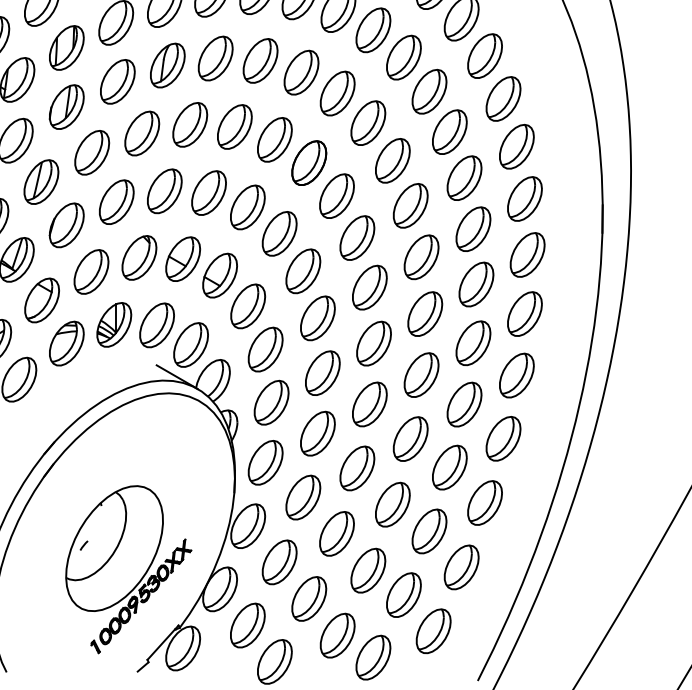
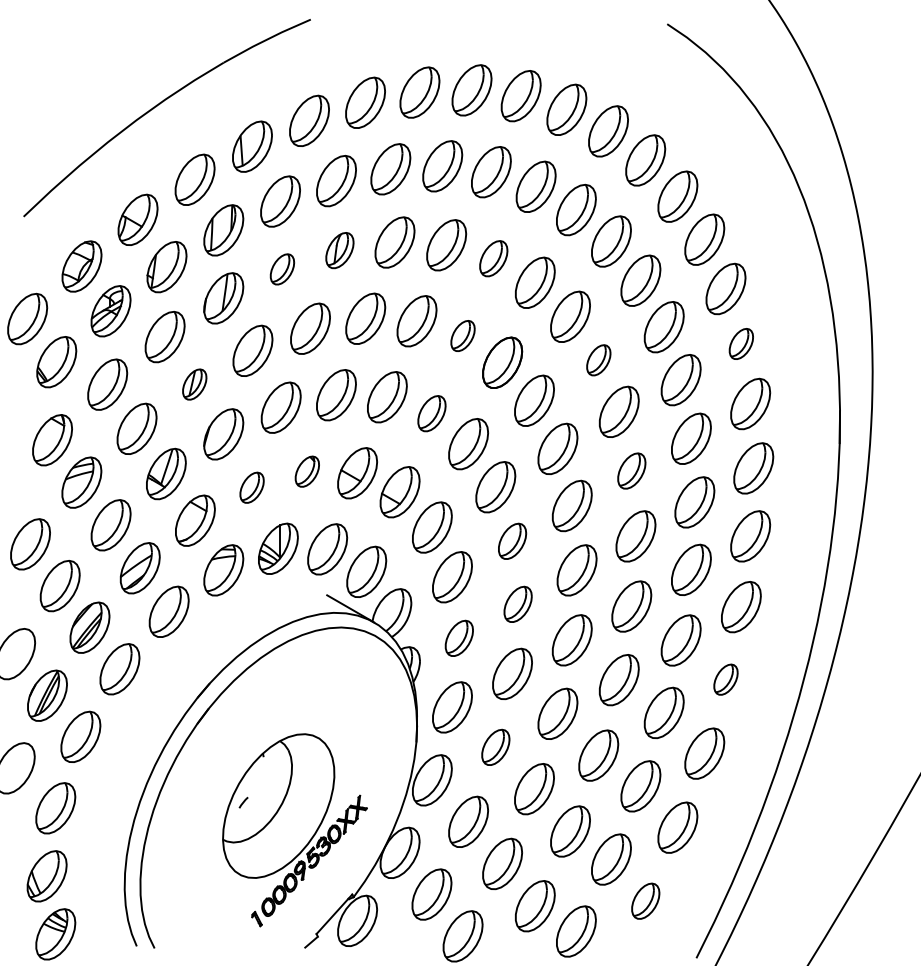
part: (167, 65) -> (339, 250), size x0.7
part: (301, 72) -> (493, 258), size x0.7
part: (117, 81) -> (282, 269), size x0.6
part: (274, 139) -> (462, 335), size x0.6
part: (517, 146) -> (741, 343), size x0.6
part: (392, 161) -> (598, 360), size x0.6
part: (41, 182) -> (194, 384), size x0.6
part: (247, 207) -> (431, 413), size x0.7
part: (421, 256) -> (631, 470), size x0.7
part: (139, 257) -> (307, 471), size x0.6
part: (90, 271) -> (251, 487), size x0.6
part: (317, 318) -> (512, 541), size x0.7
part: (322, 373) -> (517, 604), size x0.7
part: (271, 402) -> (459, 638), size x0.7
part: (503, 438) -> (725, 679), size x0.6
part: (303, 497) -> (495, 747), size x0.7
part: (433, 631) -> (645, 901), size x0.7

